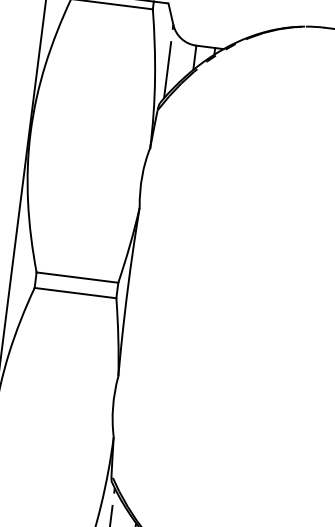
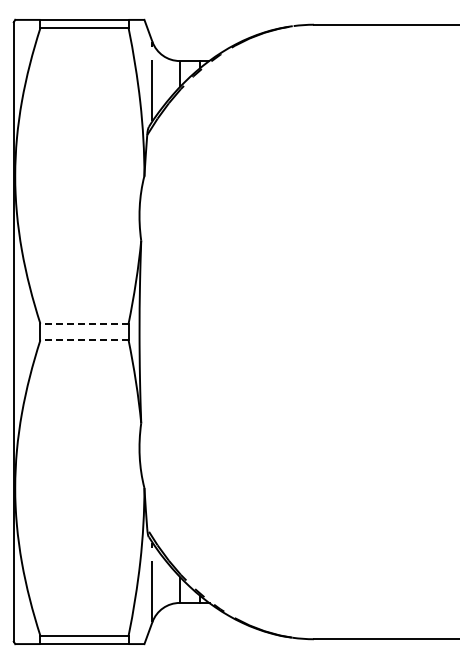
line: (77, 277) -> (84, 323), solid -> dashed
line: (75, 293) -> (84, 340), solid -> dashed

